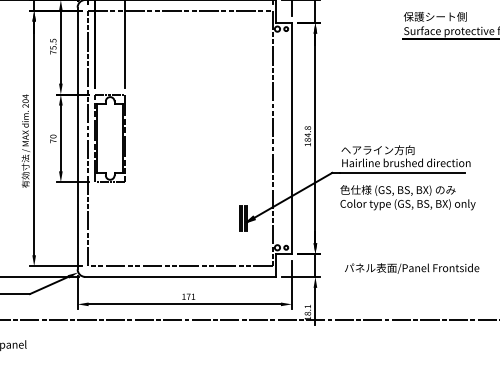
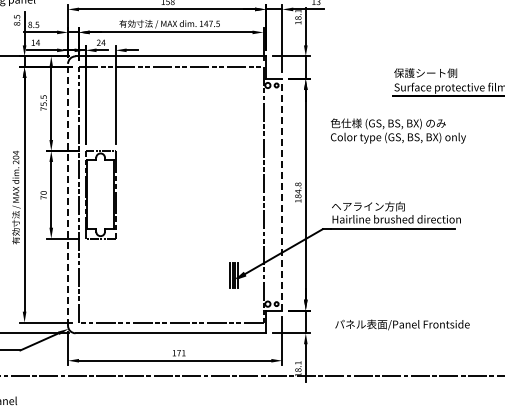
line: (78, 138) -> (68, 194), solid -> dashed
line: (292, 138) -> (282, 194), solid -> dashed
text: (408, 197) -> (398, 130), moved

